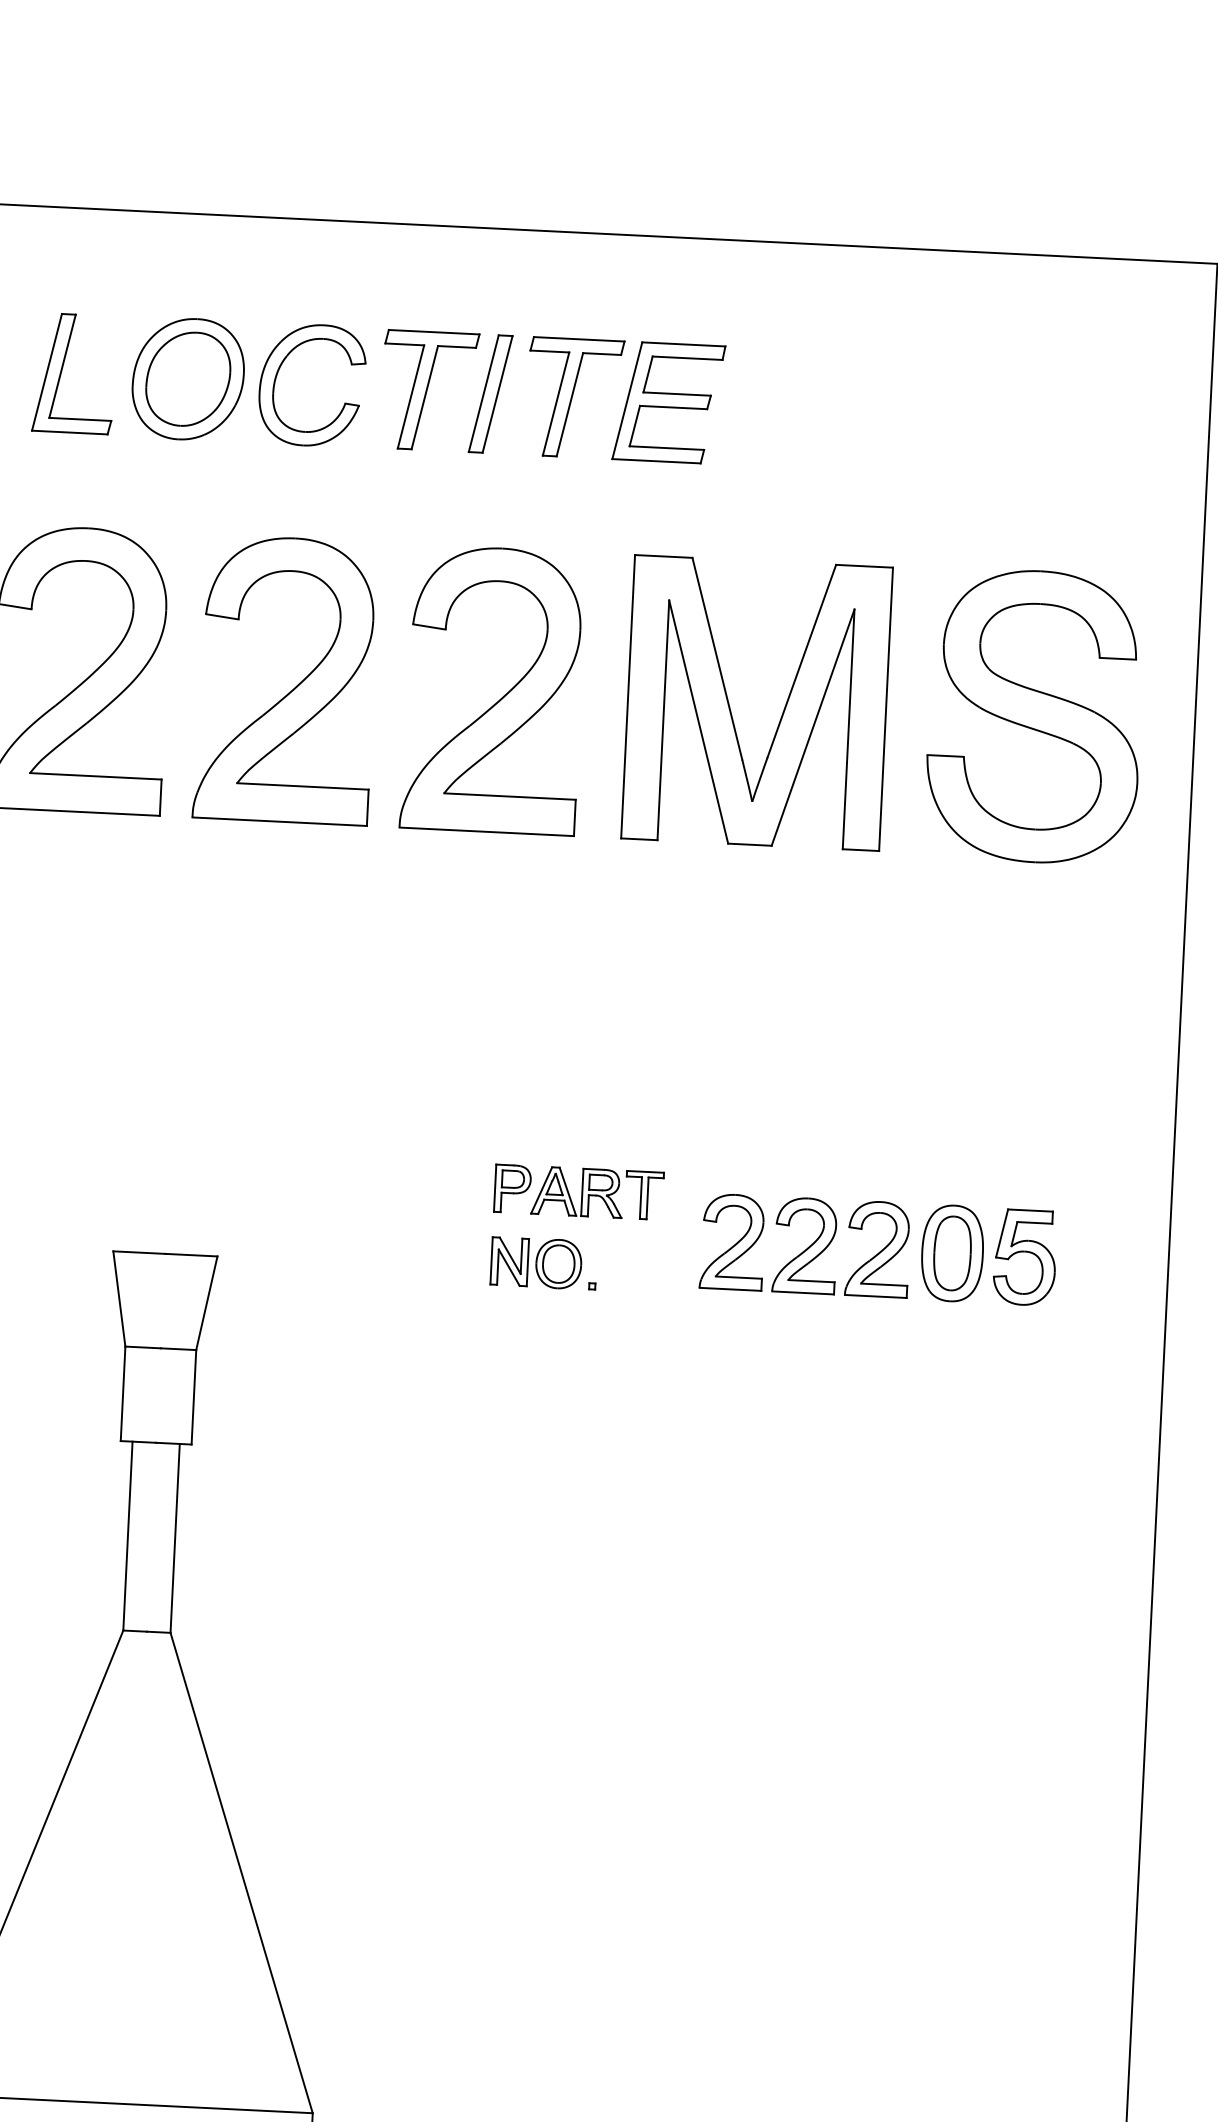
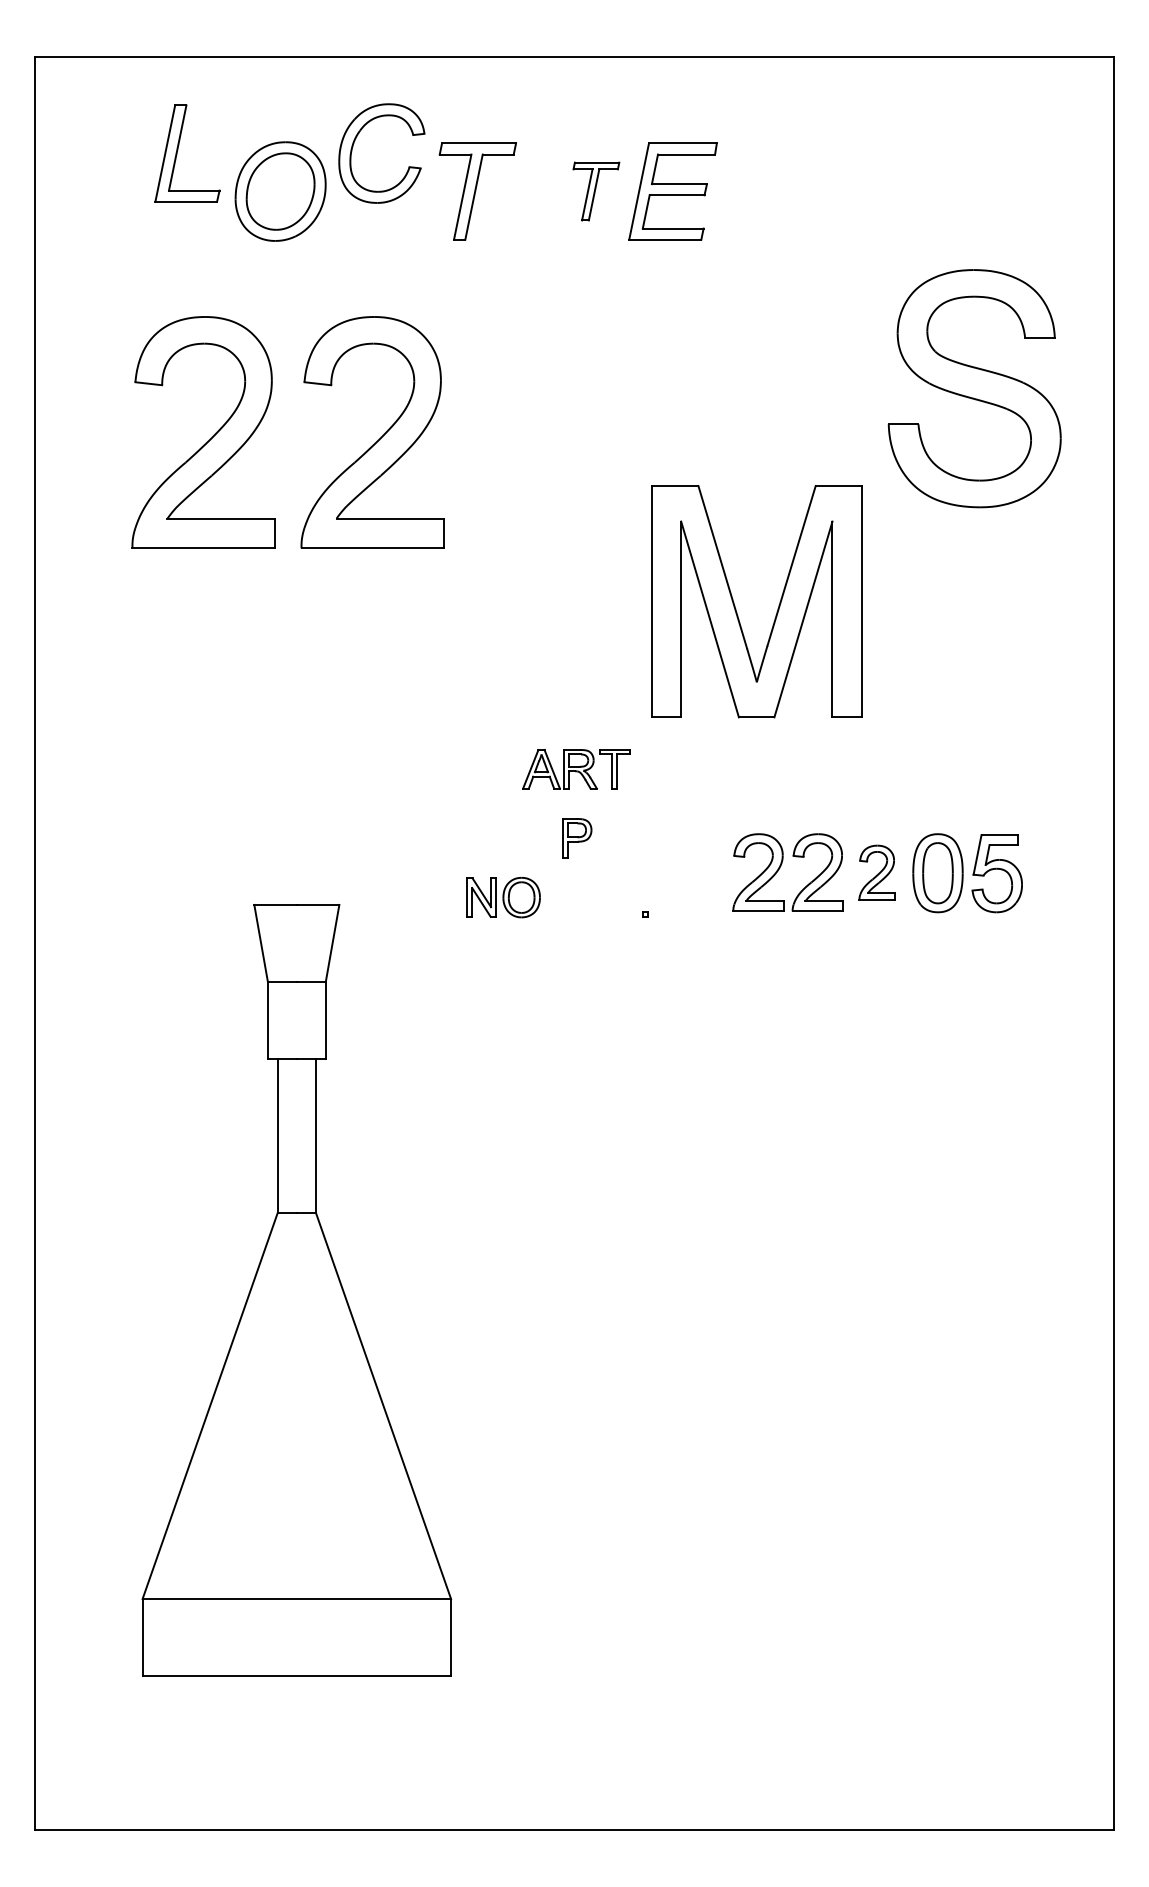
part: (63, 369) -> (178, 150), moved
part: (277, 376) -> (353, 147), moved
part: (490, 393) -> (527, 191), removed
part: (575, 398) -> (596, 191), size x0.6
part: (501, 697) -> (548, 438), removed
part: (730, 706) -> (735, 605), moved
part: (1034, 716) -> (974, 388), moved
part: (597, 1193) -> (576, 769), moved
part: (877, 1248) -> (876, 872), size x0.7
part: (536, 1262) -> (503, 897), moved

